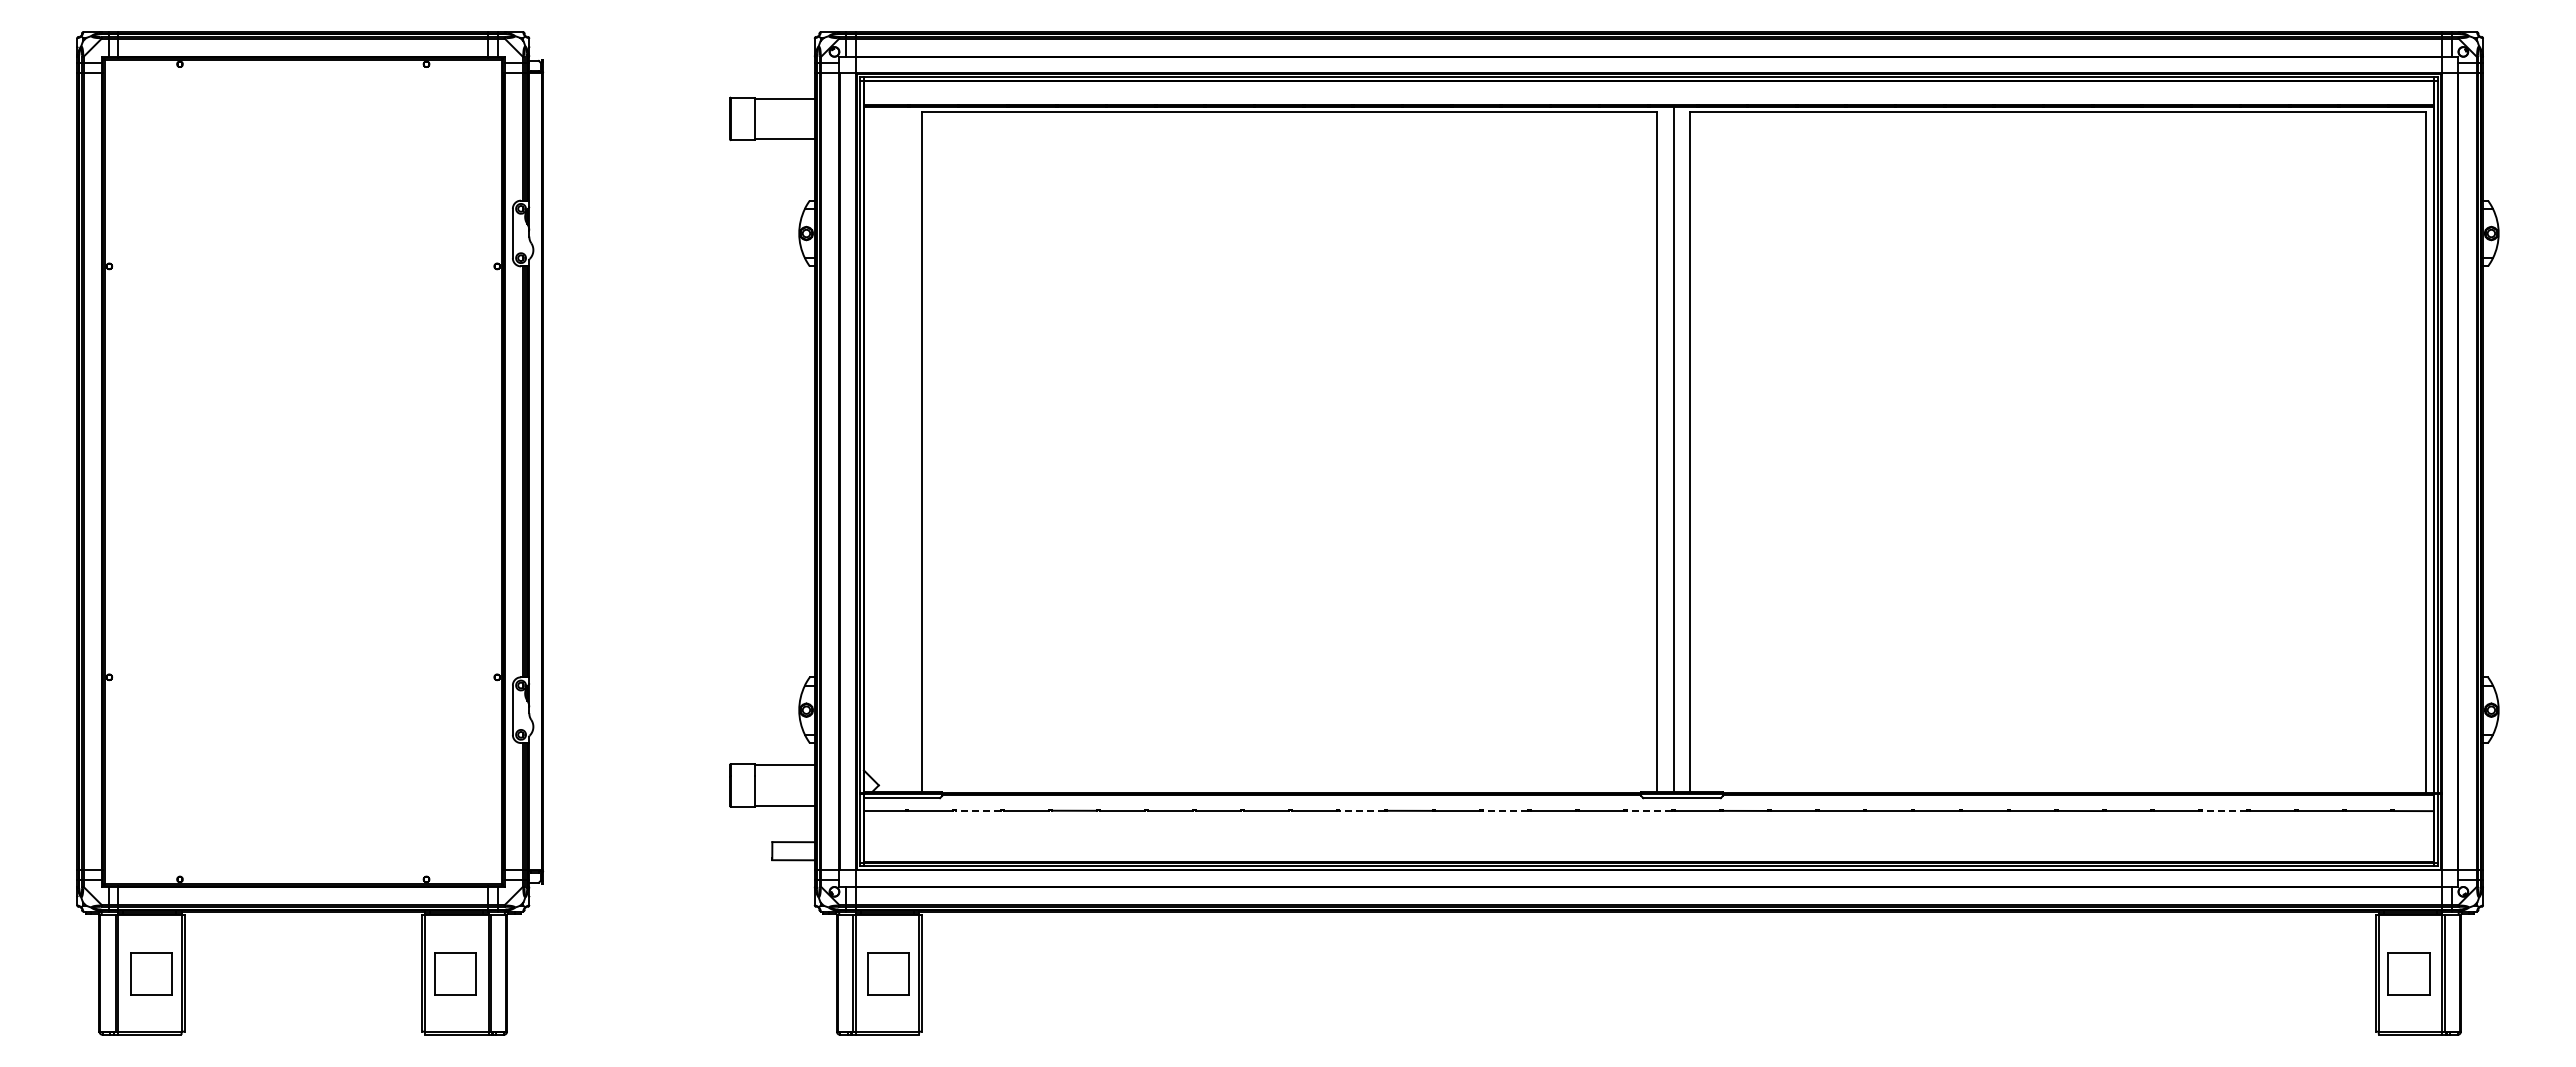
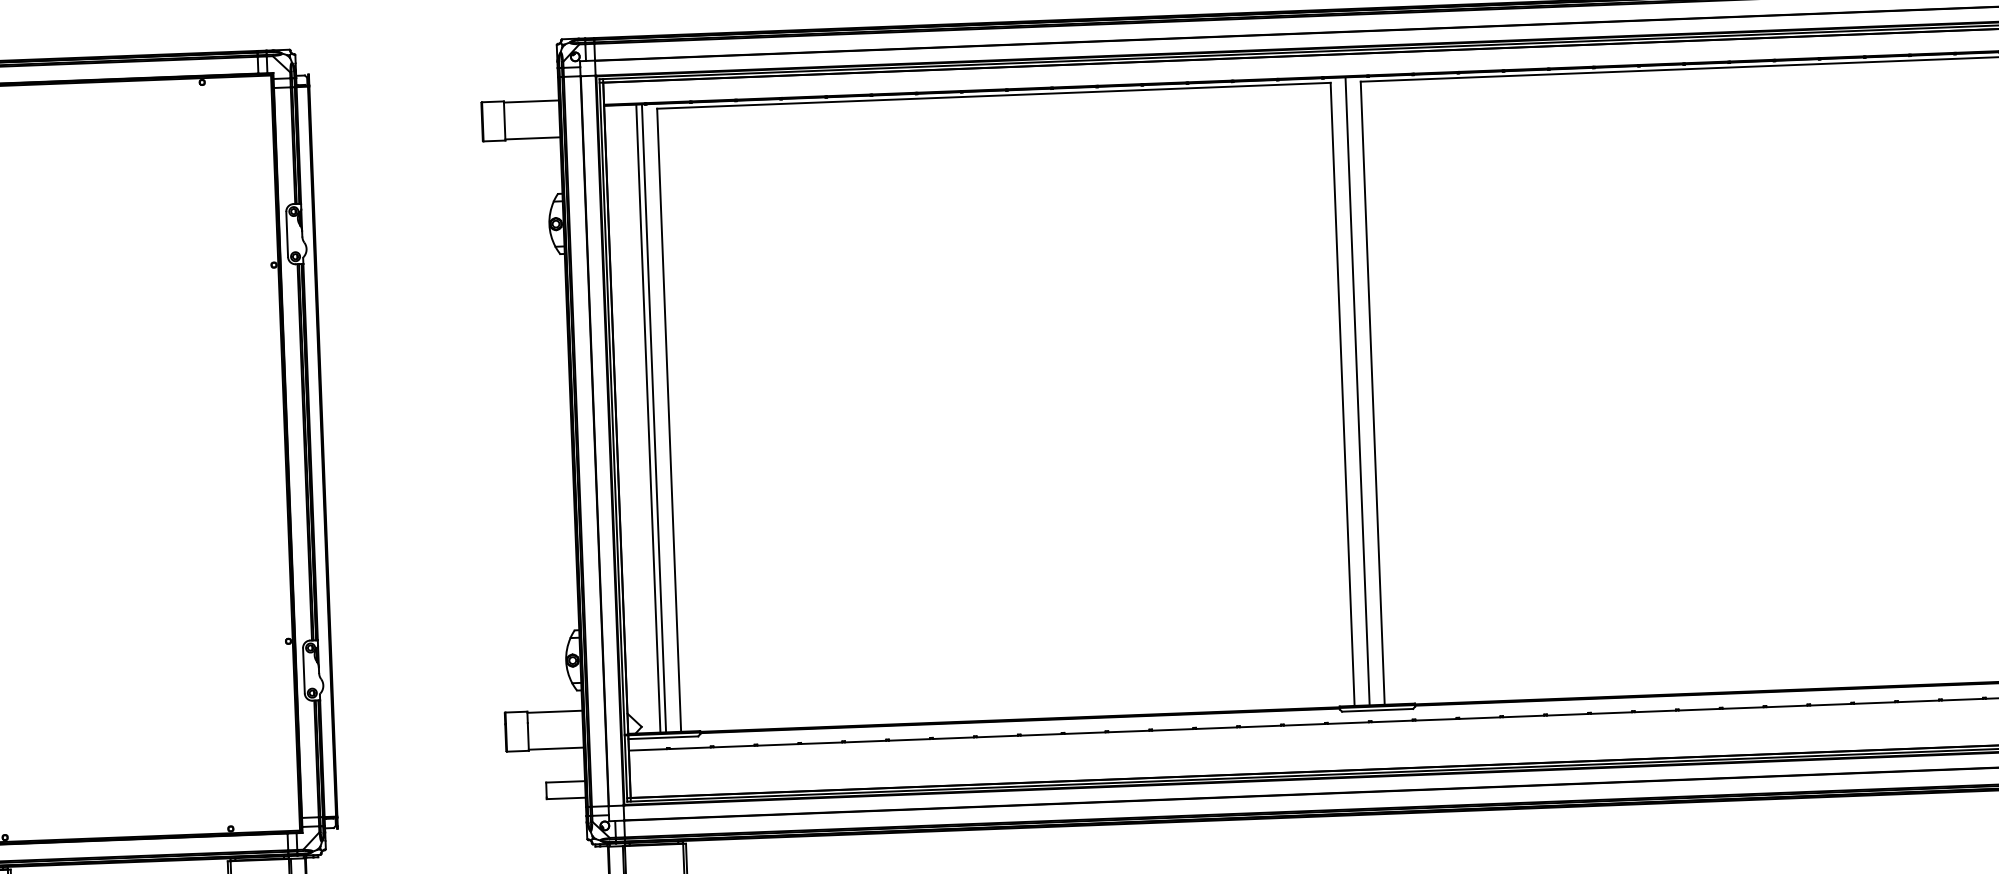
line: (899, 449) -> (648, 418), added
line: (905, 449) -> (654, 418), added
line: (978, 810) -> (733, 746), dashed -> solid
line: (1362, 810) -> (1085, 732), dashed -> solid
line: (1505, 810) -> (1216, 727), dashed -> solid
line: (1649, 810) -> (1348, 722), dashed -> solid
line: (2224, 811) -> (1874, 703), dashed -> solid

